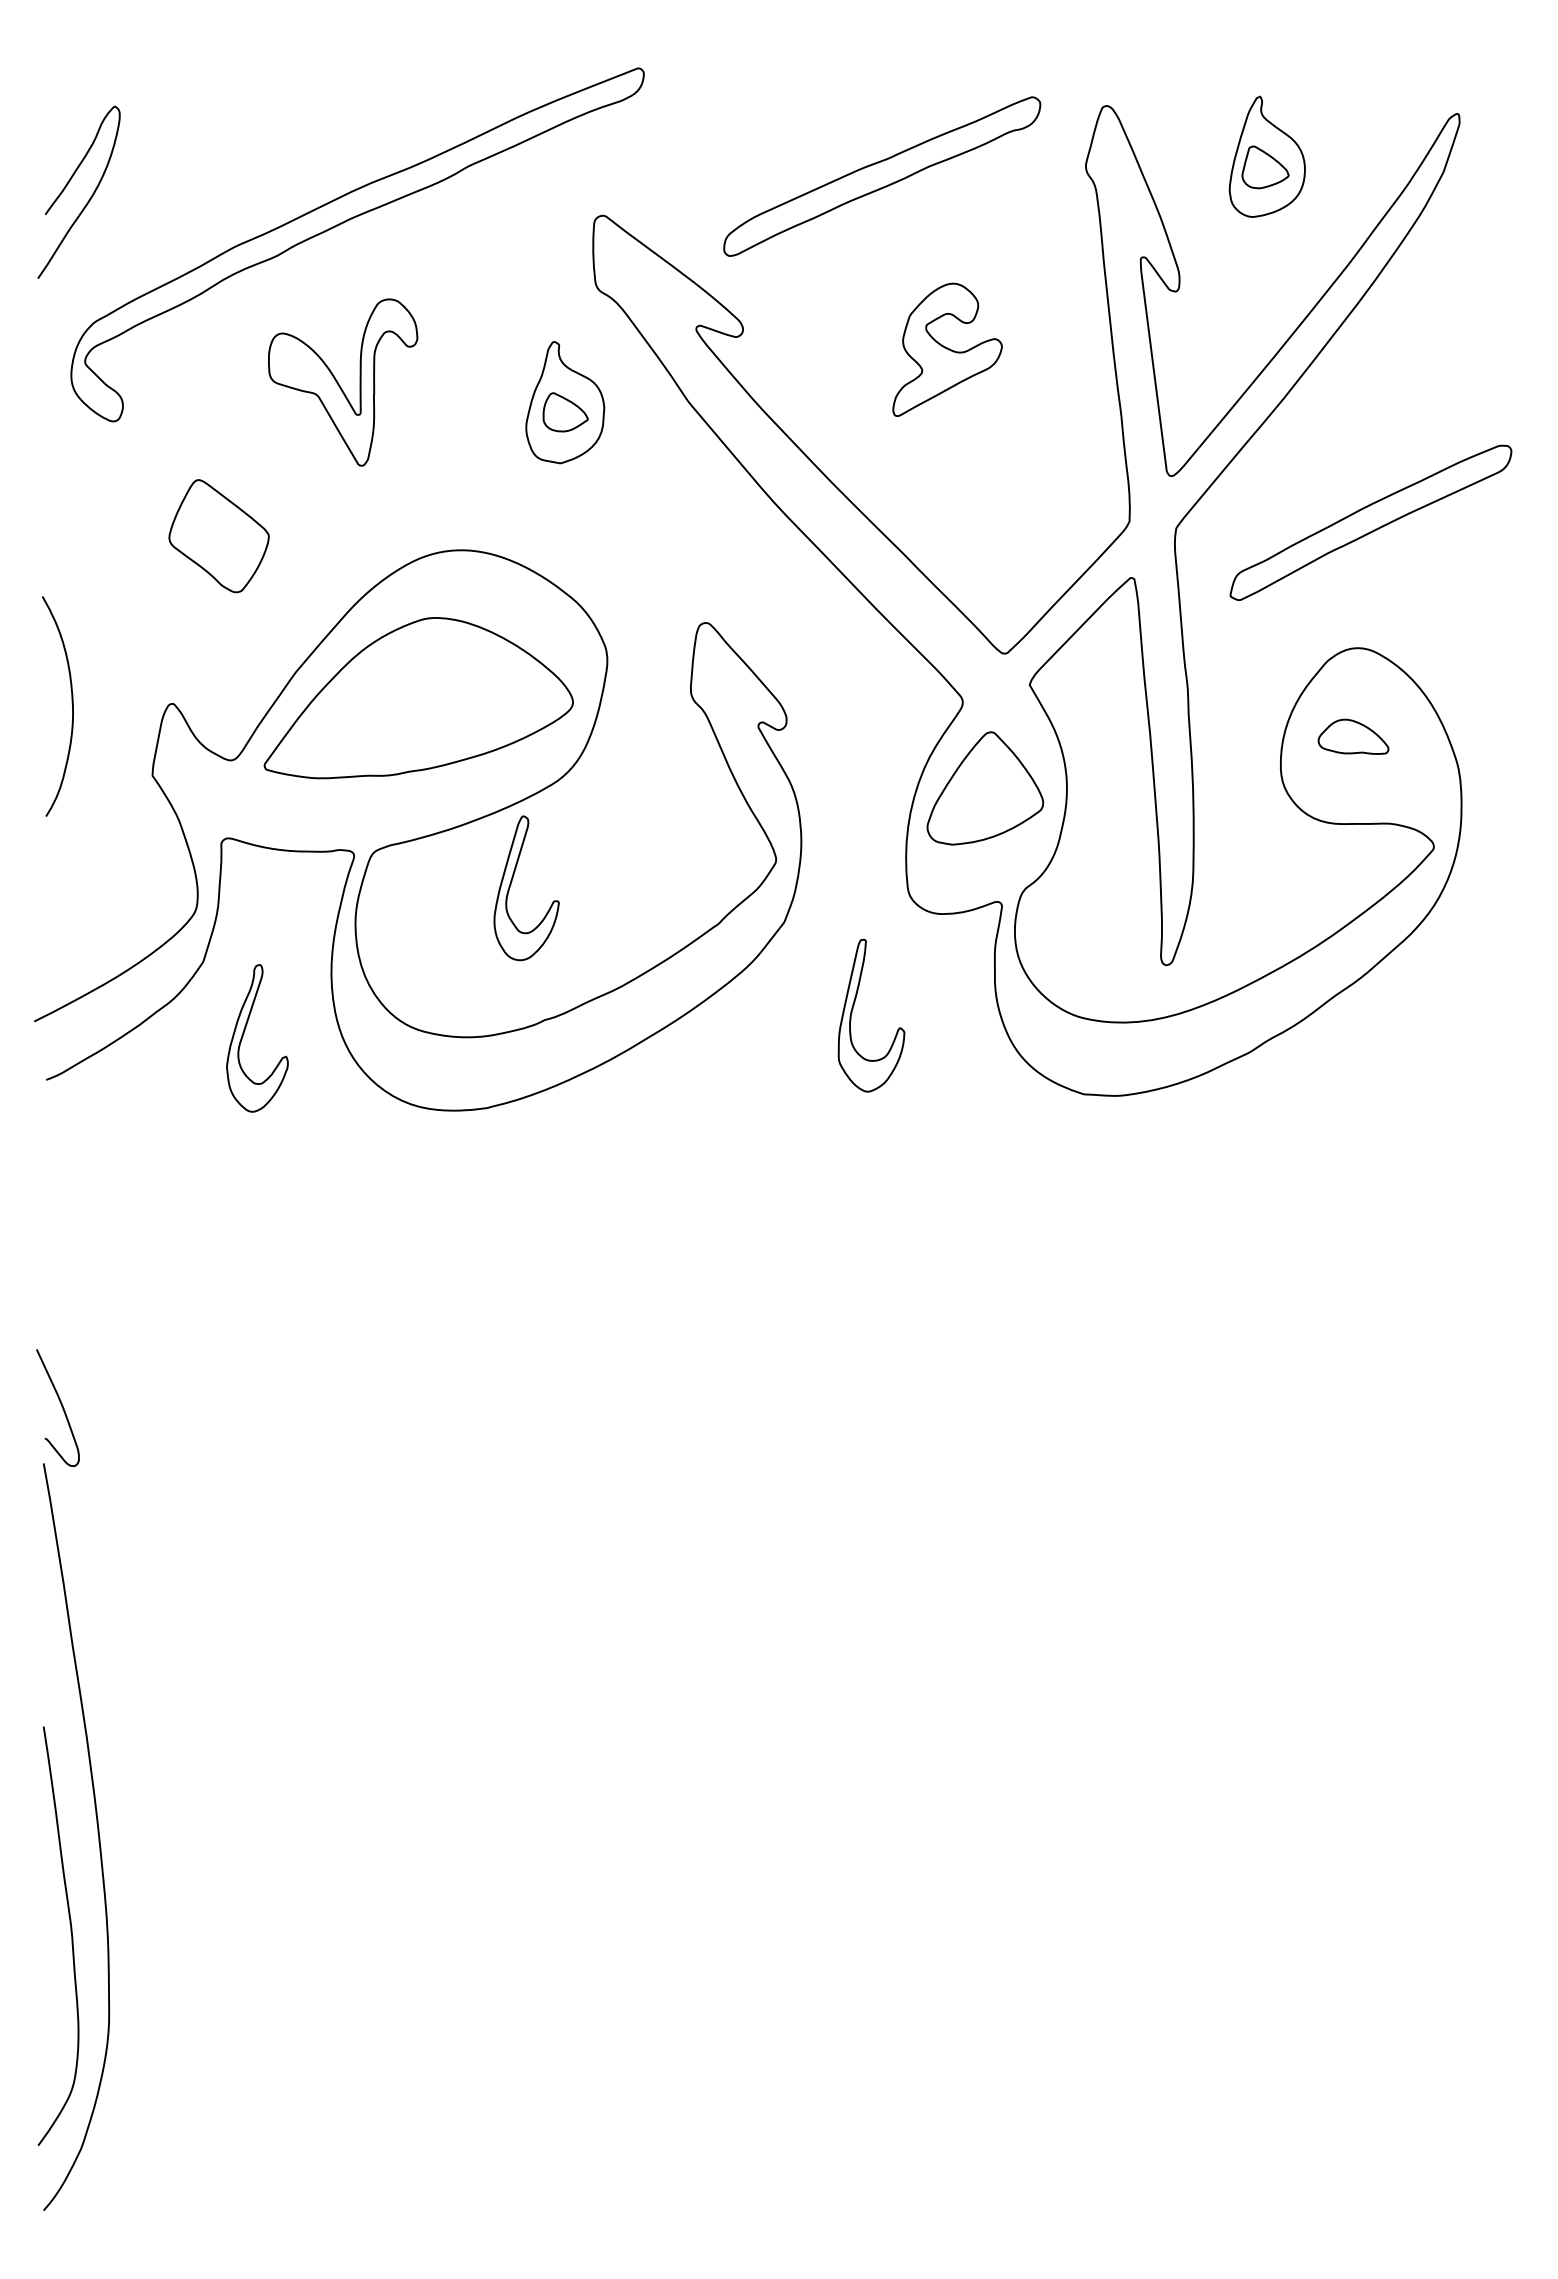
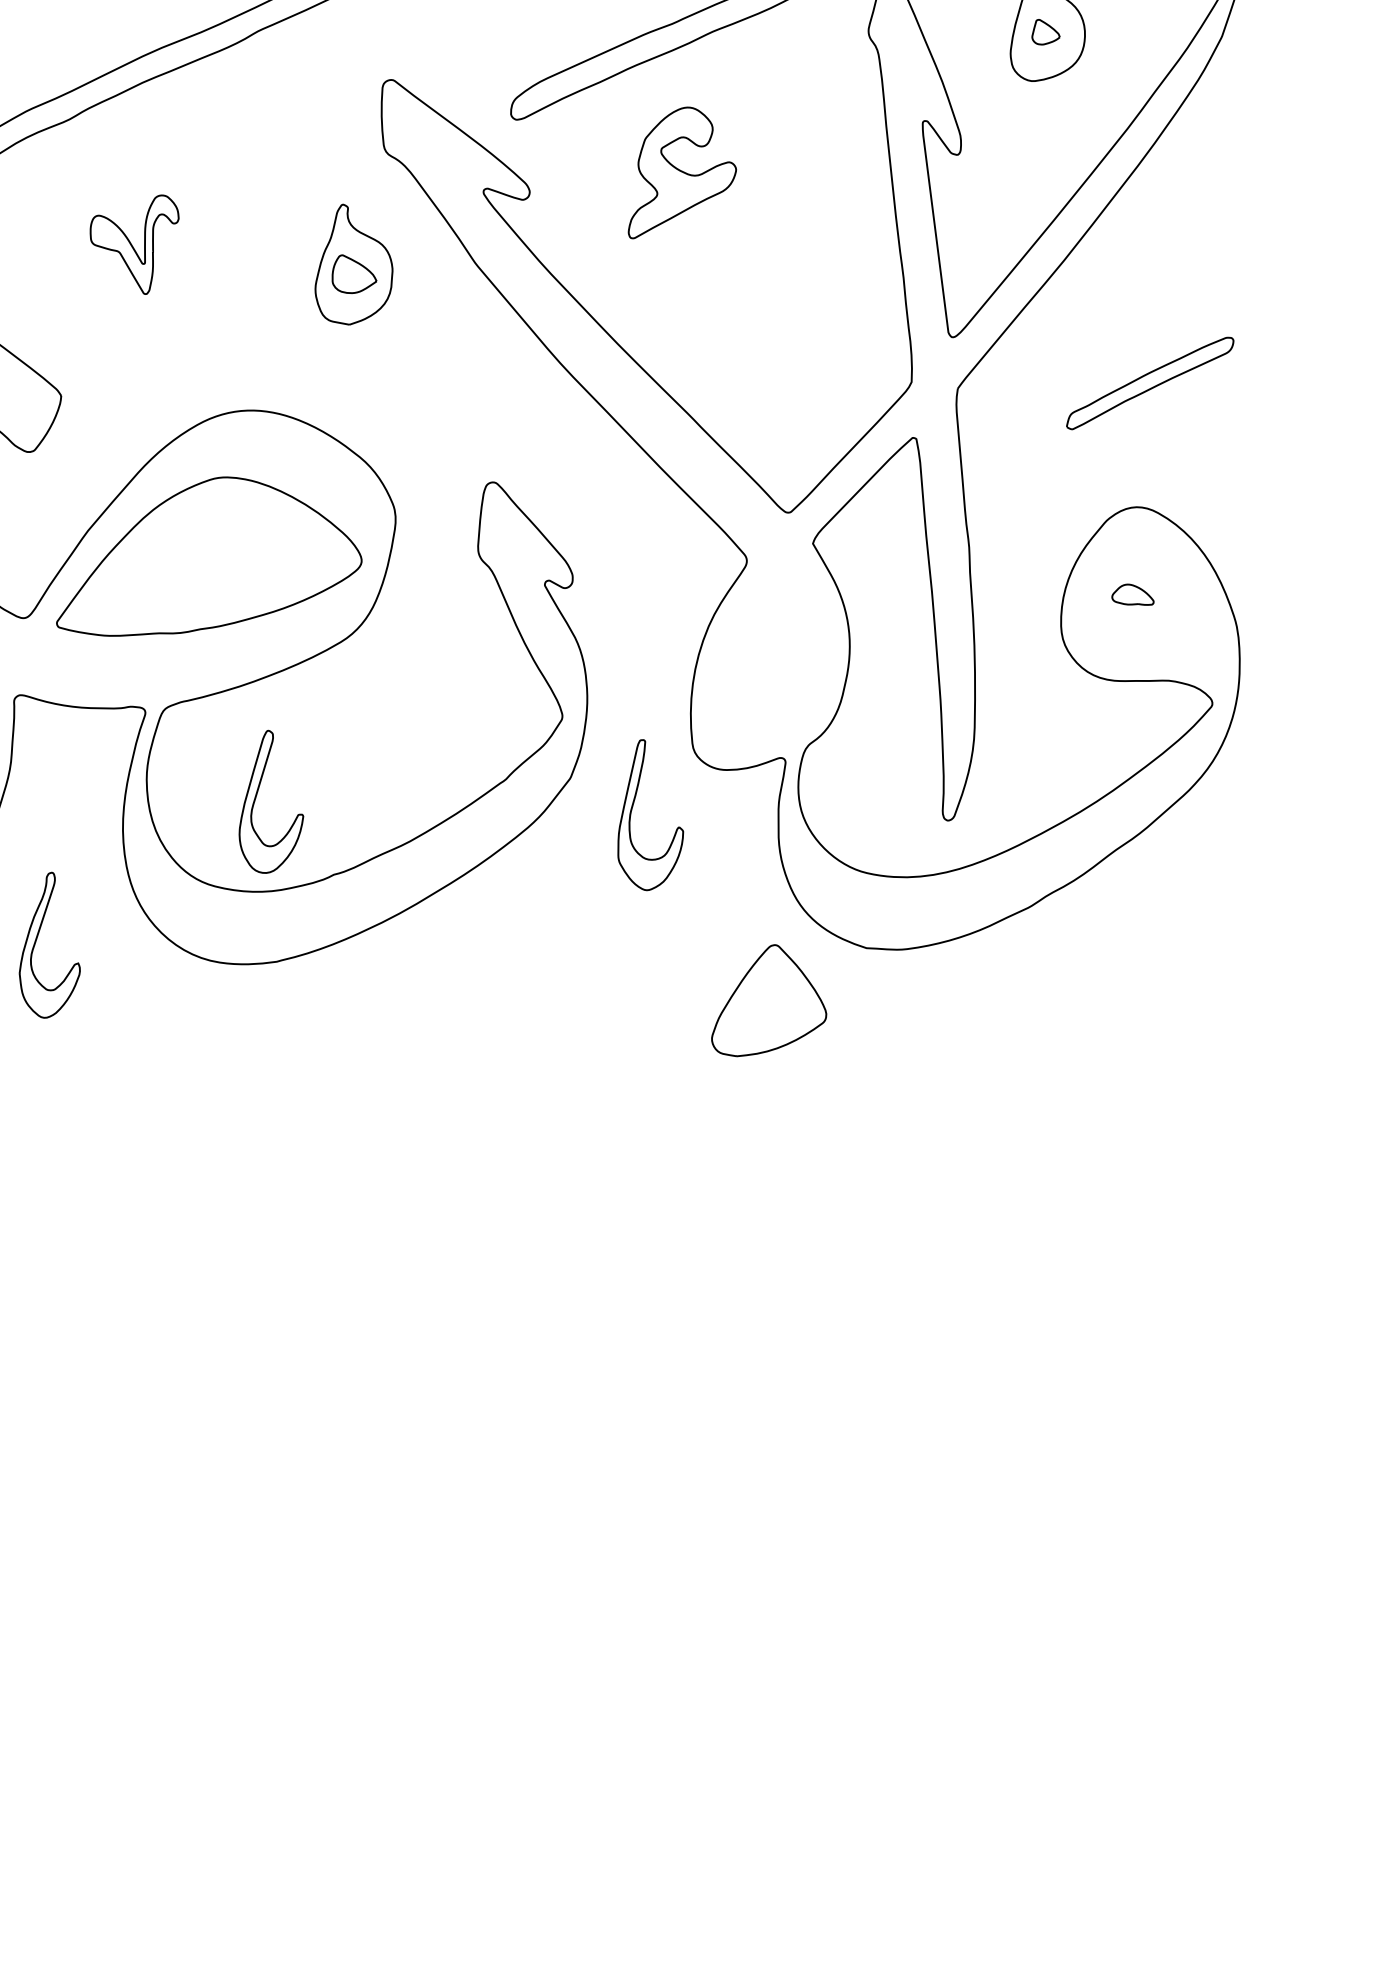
part: (1265, 167) -> (1046, 32), size x0.6
part: (947, 349) -> (682, 172), moved
part: (343, 382) -> (134, 244), size x0.6
part: (1370, 522) -> (1149, 383), size x0.6
part: (1353, 736) -> (1132, 594), size x0.6
part: (985, 788) -> (769, 1000), moved
part: (511, 885) -> (256, 799), moved
part: (853, 1009) -> (632, 808), moved
part: (244, 1033) -> (37, 940), moved

